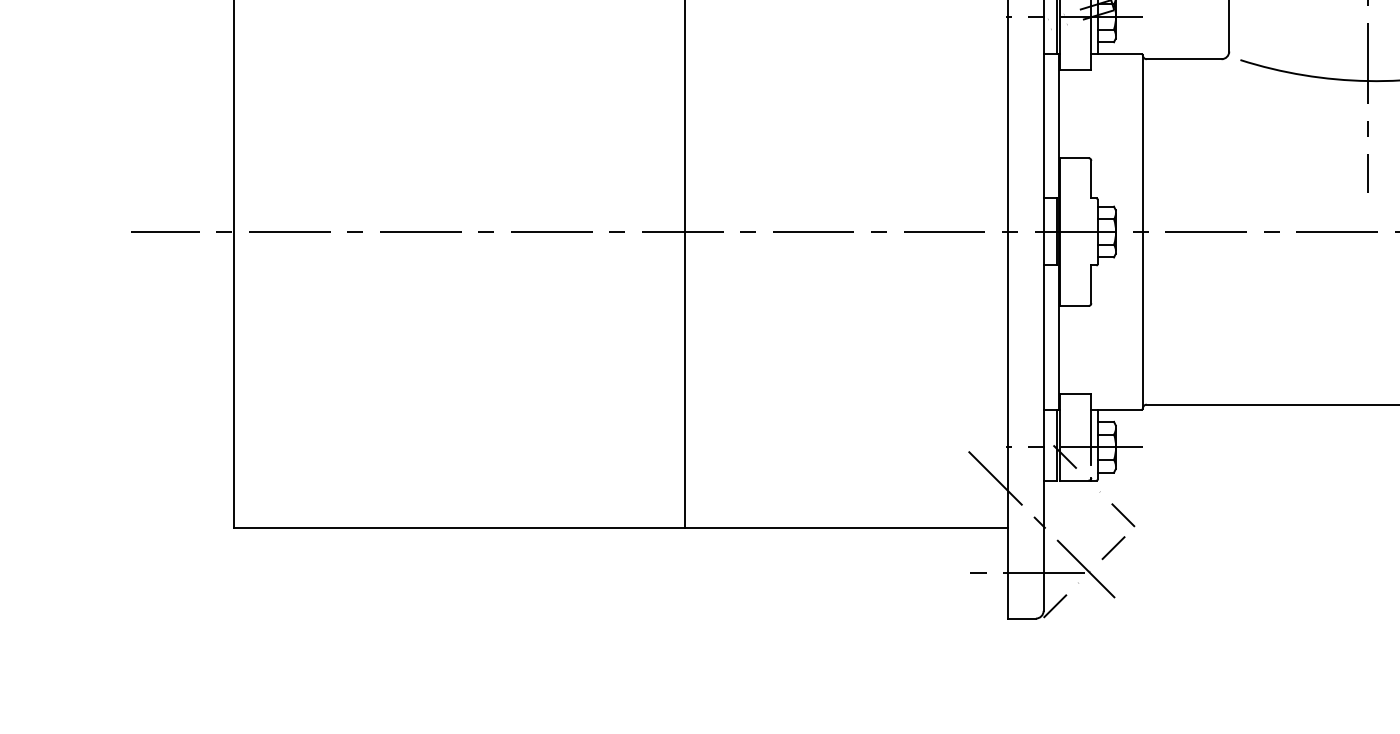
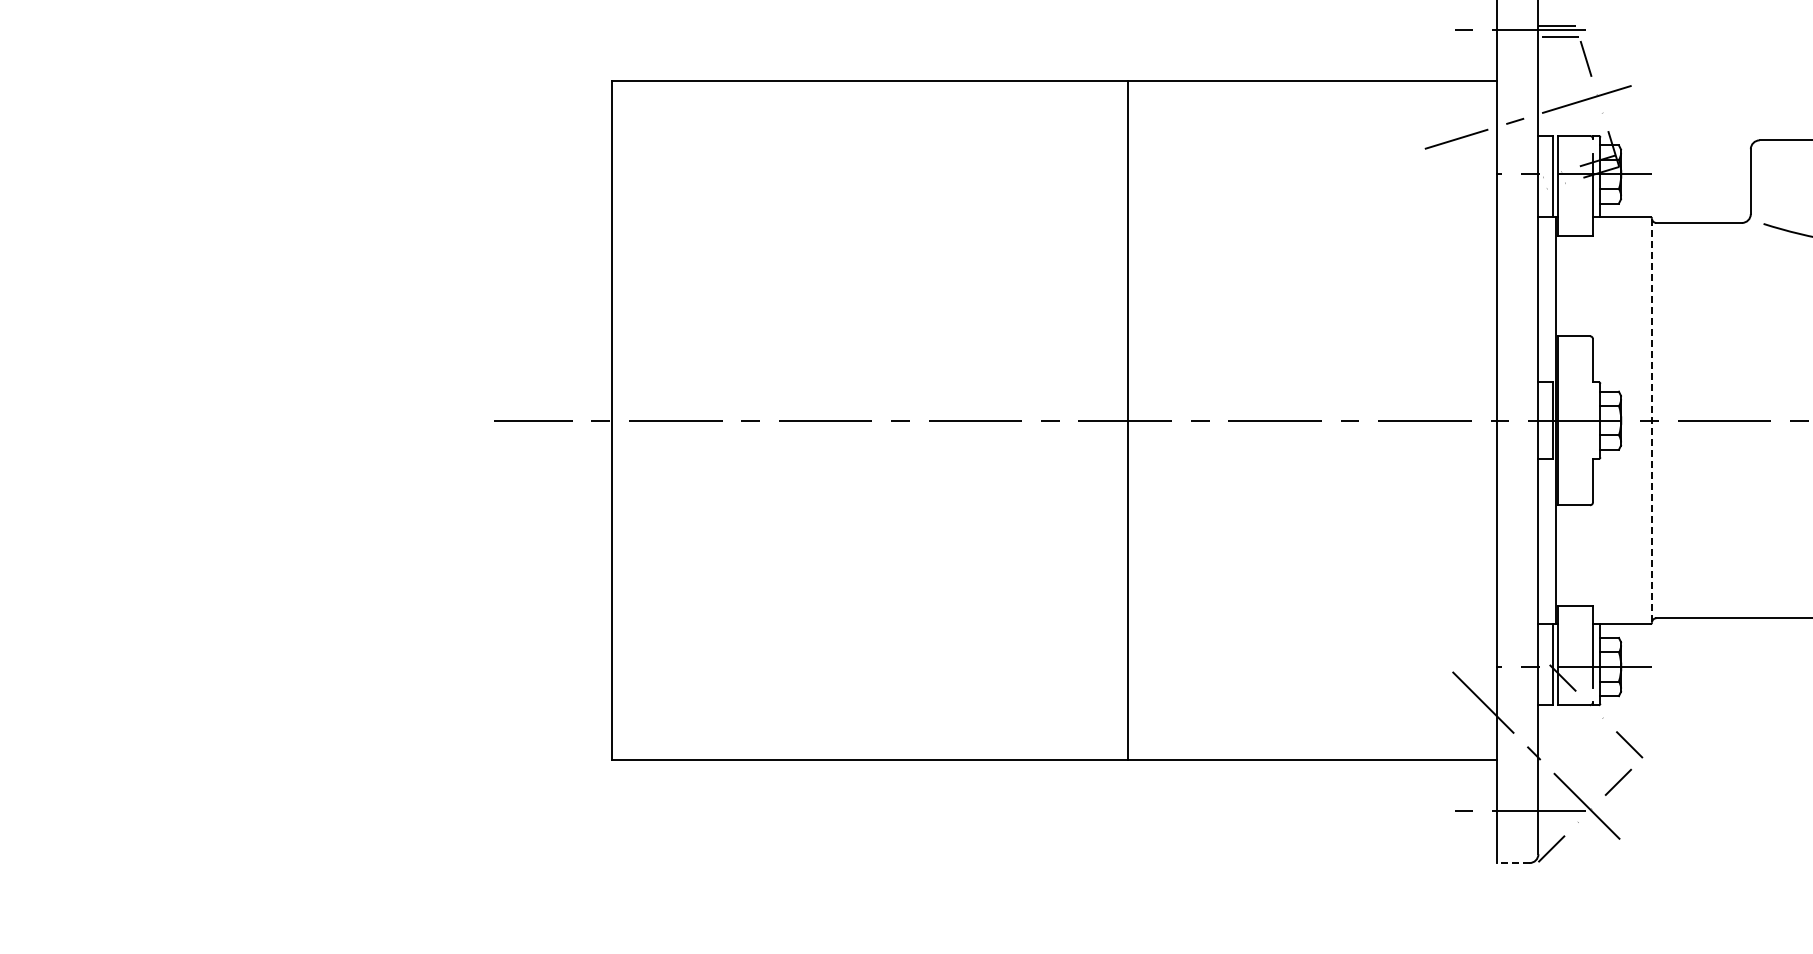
line: (1142, 232) -> (1651, 421), solid -> dashed
line: (1021, 618) -> (1512, 863), solid -> dashed

